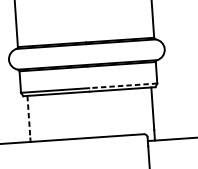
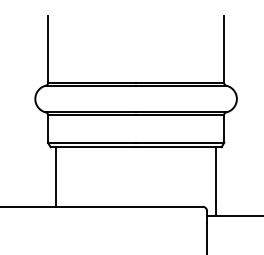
line: (122, 85) -> (179, 142), dashed -> solid
line: (28, 117) -> (55, 175), dashed -> solid

